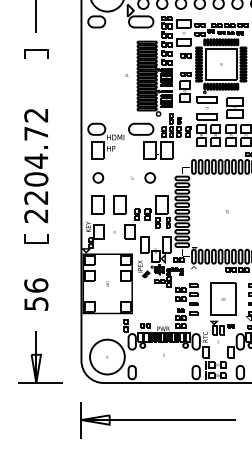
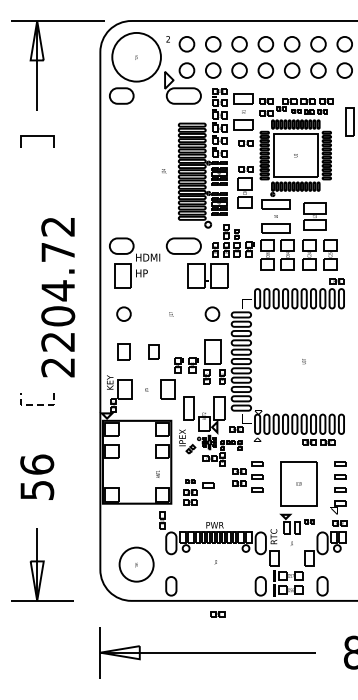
text: (36, 166) -> (58, 297), moved
circle: (150, 177) -> (212, 313), moved
part: (98, 204) -> (123, 351), size x0.7
part: (119, 204) -> (153, 351), size x0.6
line: (35, 242) -> (36, 404), solid -> dashed
text: (107, 283) -> (157, 473), moved
part: (186, 318) -> (198, 492), moved
part: (145, 325) -> (217, 614), moved
circle: (107, 356) -> (136, 564), size x0.7

